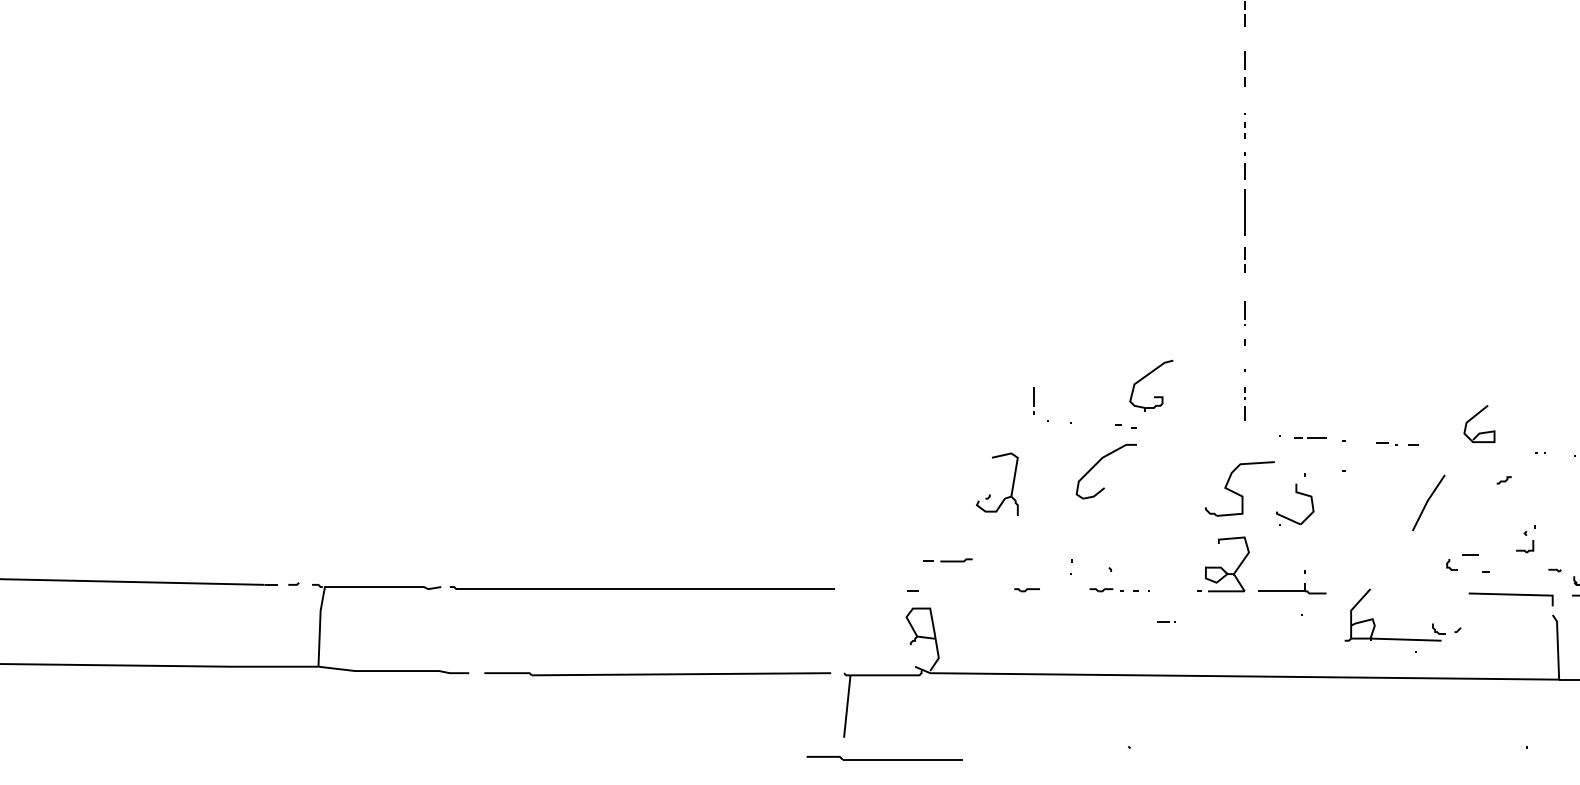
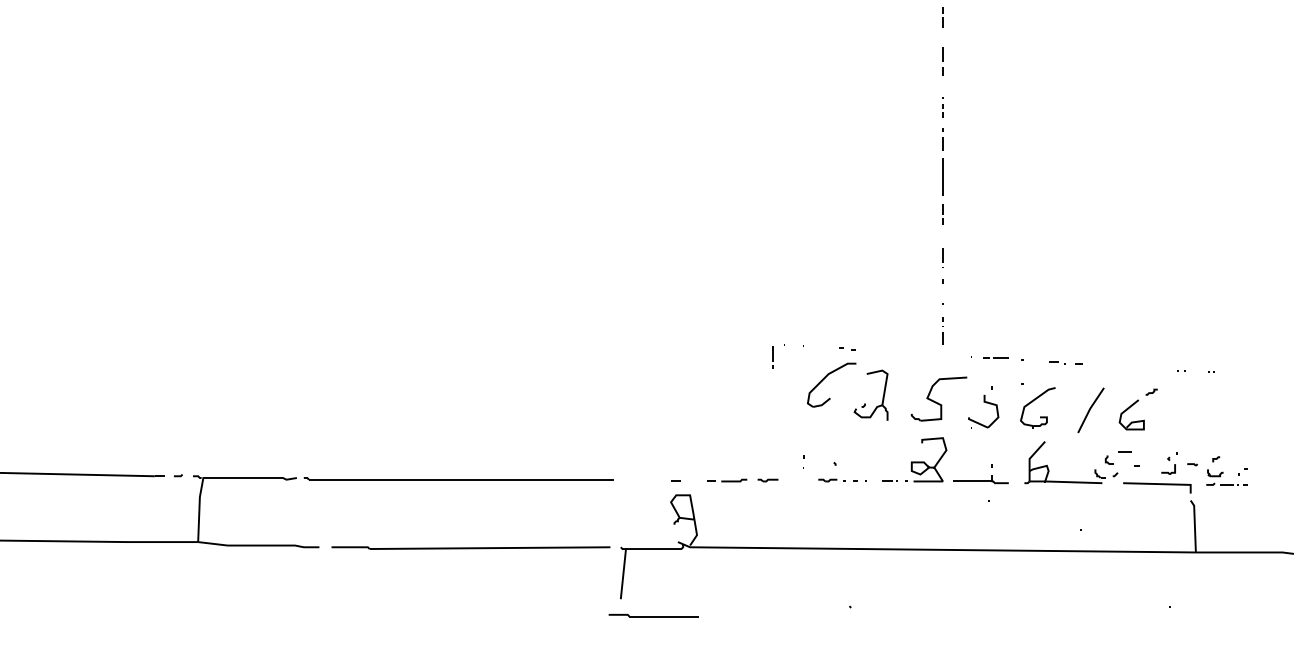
part: (1144, 378) -> (1032, 402), moved
line: (1032, 401) -> (772, 357), moved
curve: (1474, 418) -> (1127, 410), moved
part: (990, 494) -> (865, 403), moved
part: (1526, 539) -> (1169, 463), moved
part: (948, 560) -> (727, 480), moved
line: (1165, 621) -> (889, 480), moved
part: (1403, 638) -> (1071, 481), moved
part: (884, 758) -> (653, 615), size x0.71

